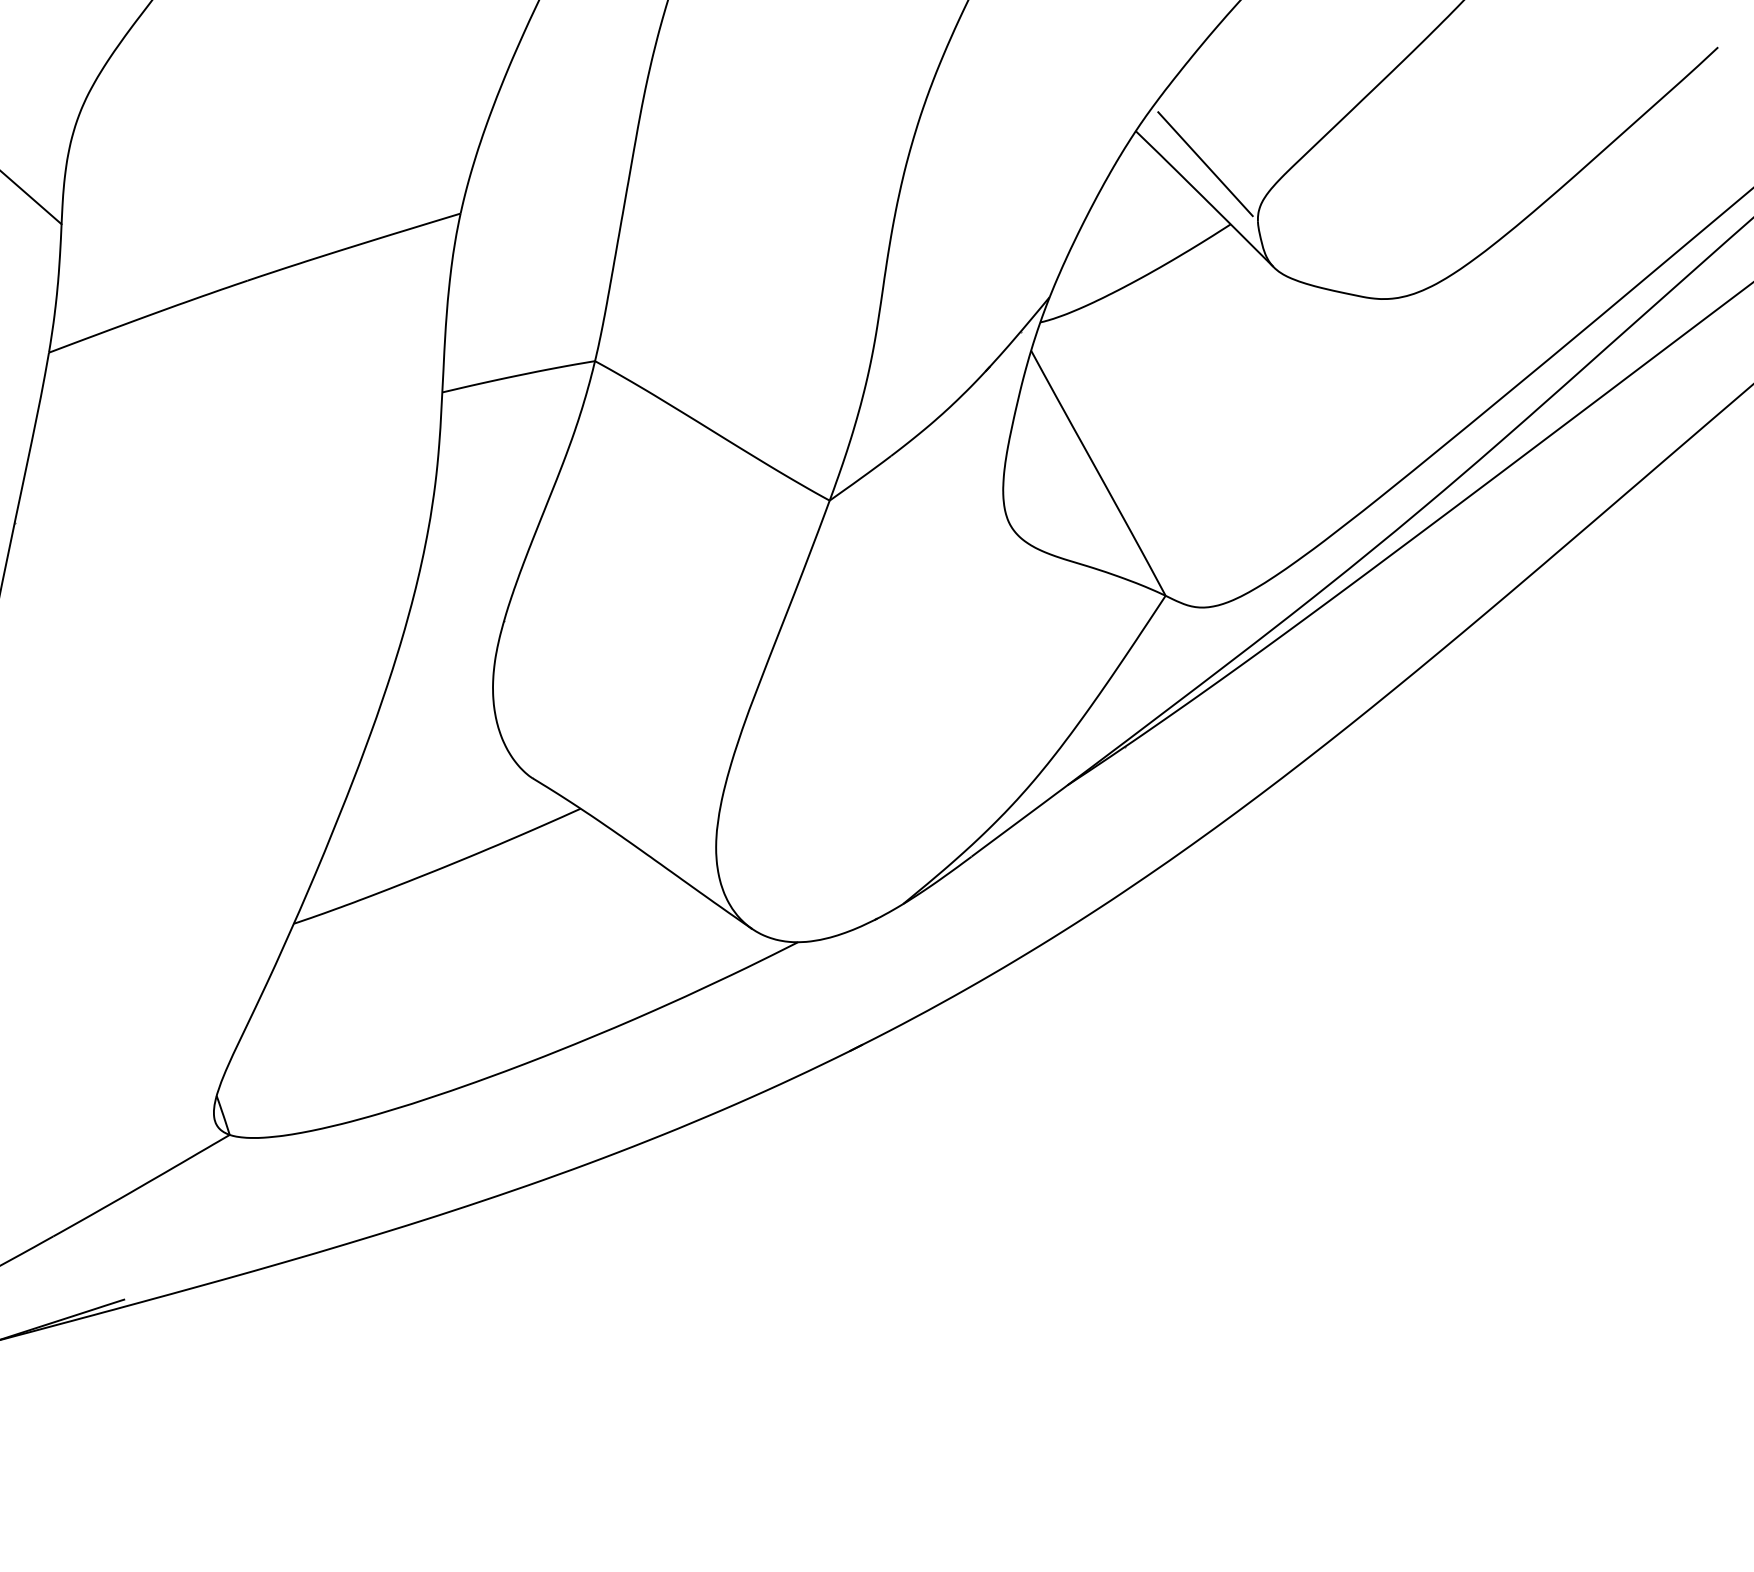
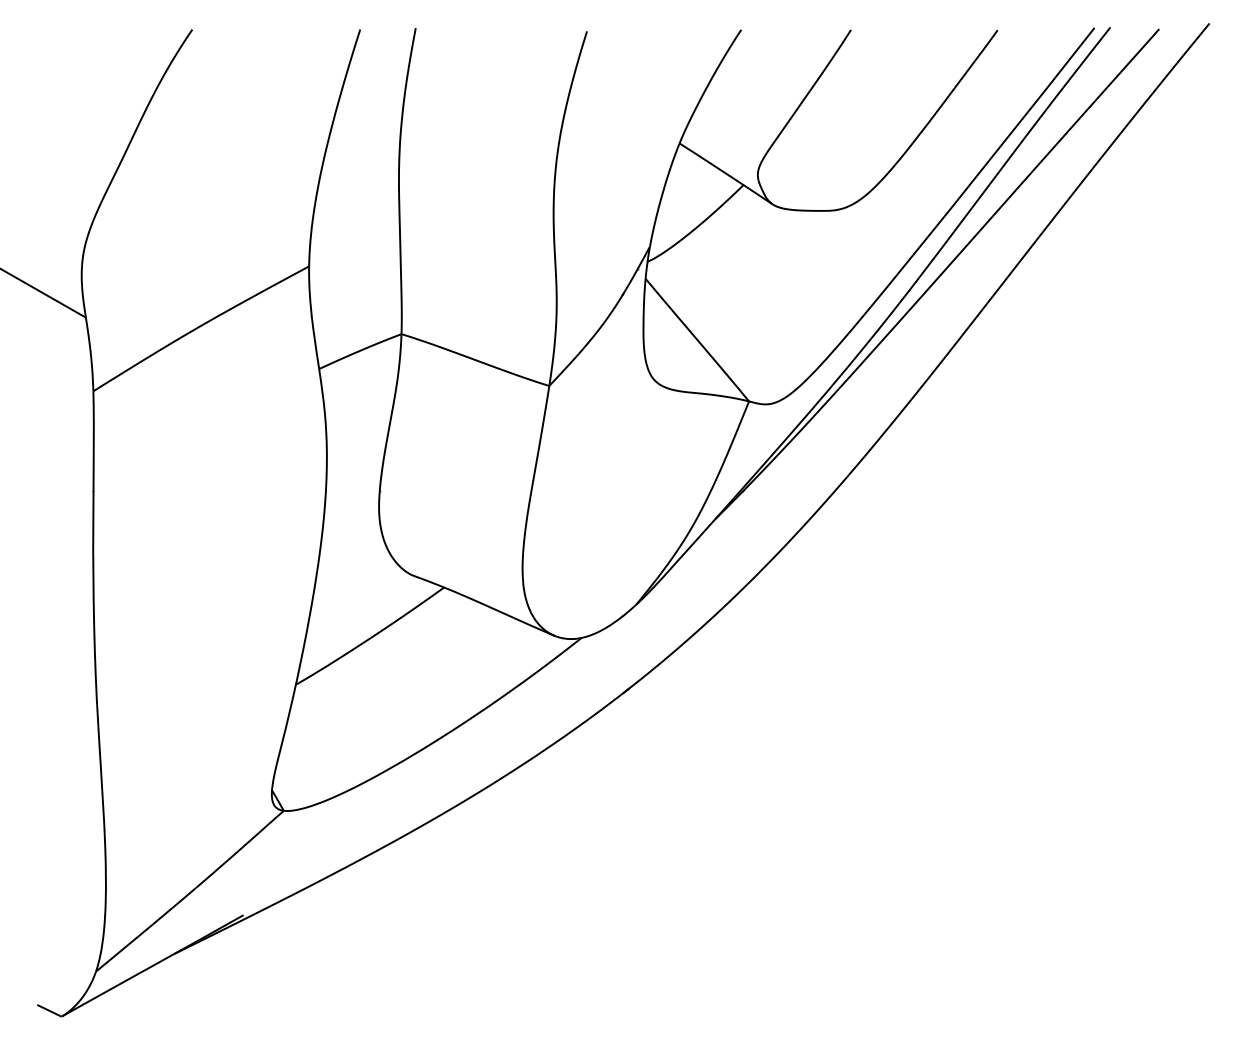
line: (1205, 163) -> (722, 153), removed

